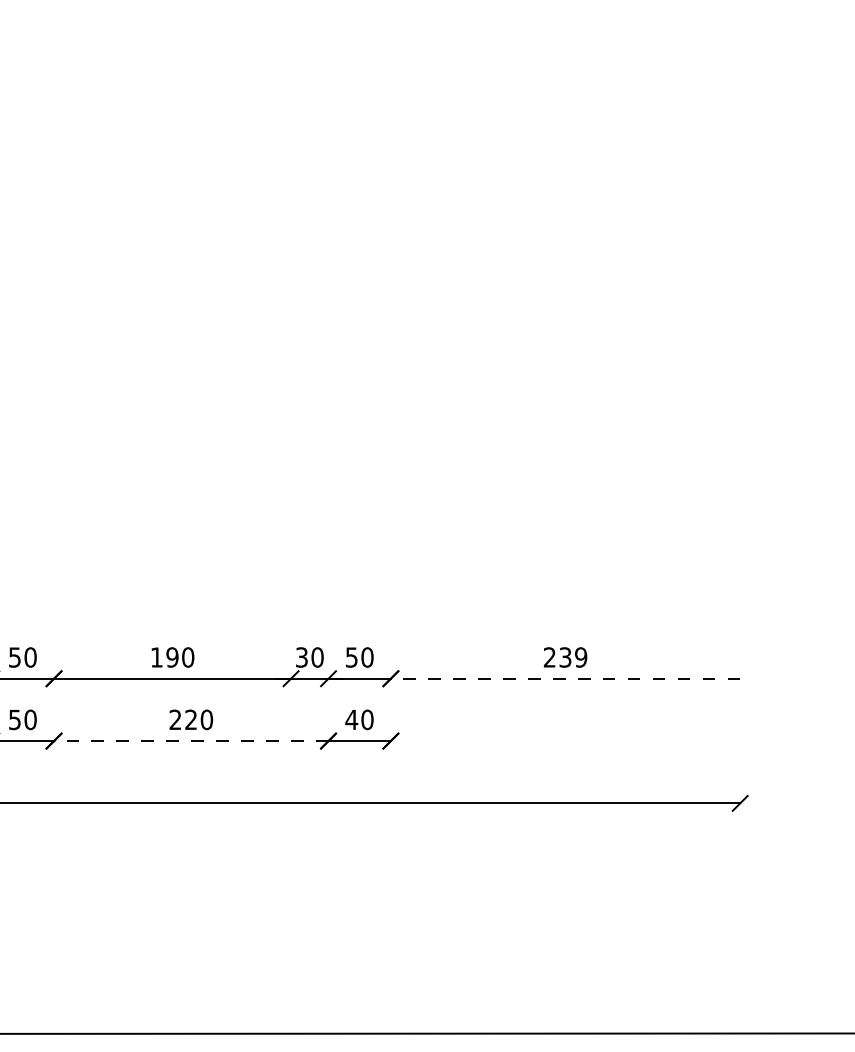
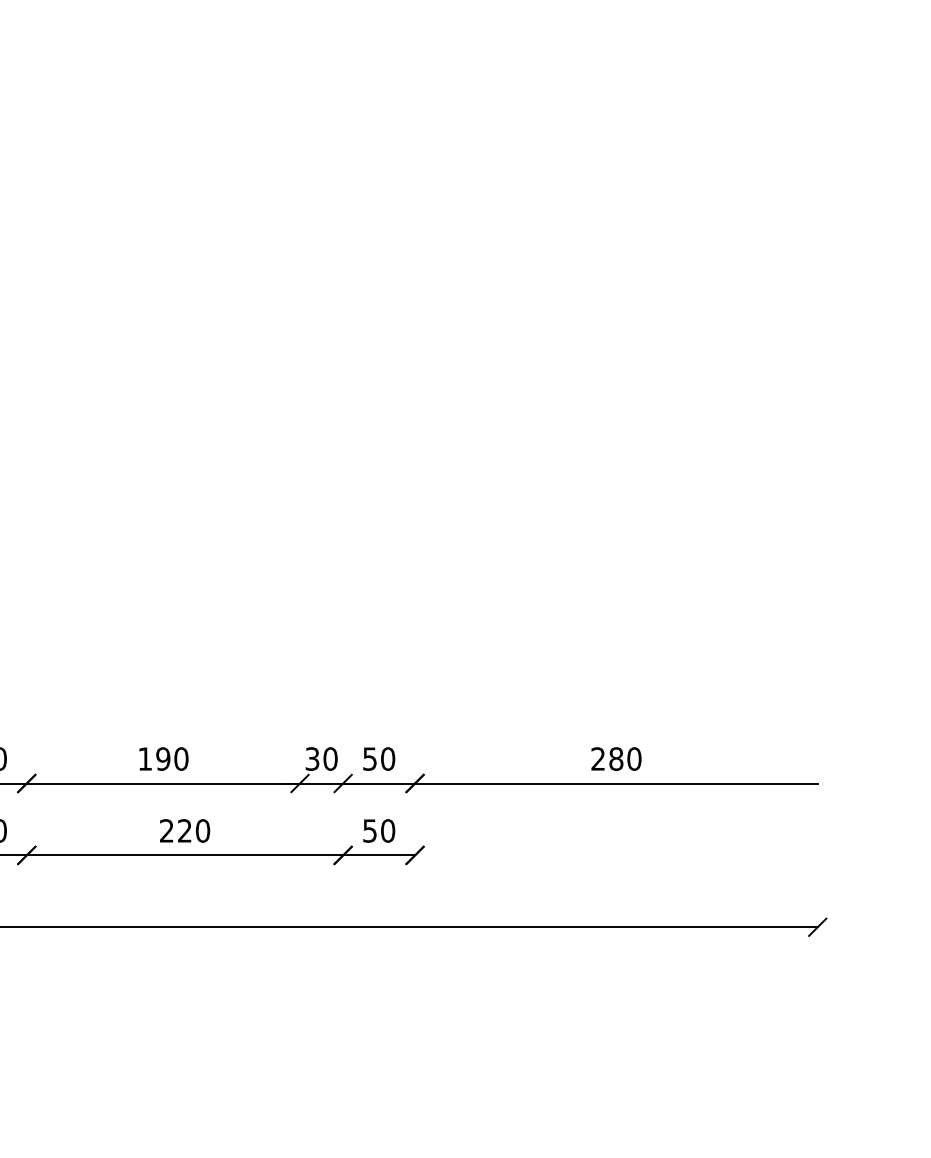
text: (573, 657) -> (625, 759), 239 -> 280
line: (565, 678) -> (616, 783), dashed -> solid
text: (351, 720) -> (369, 831), 40 -> 50
line: (190, 741) -> (184, 855), dashed -> solid

